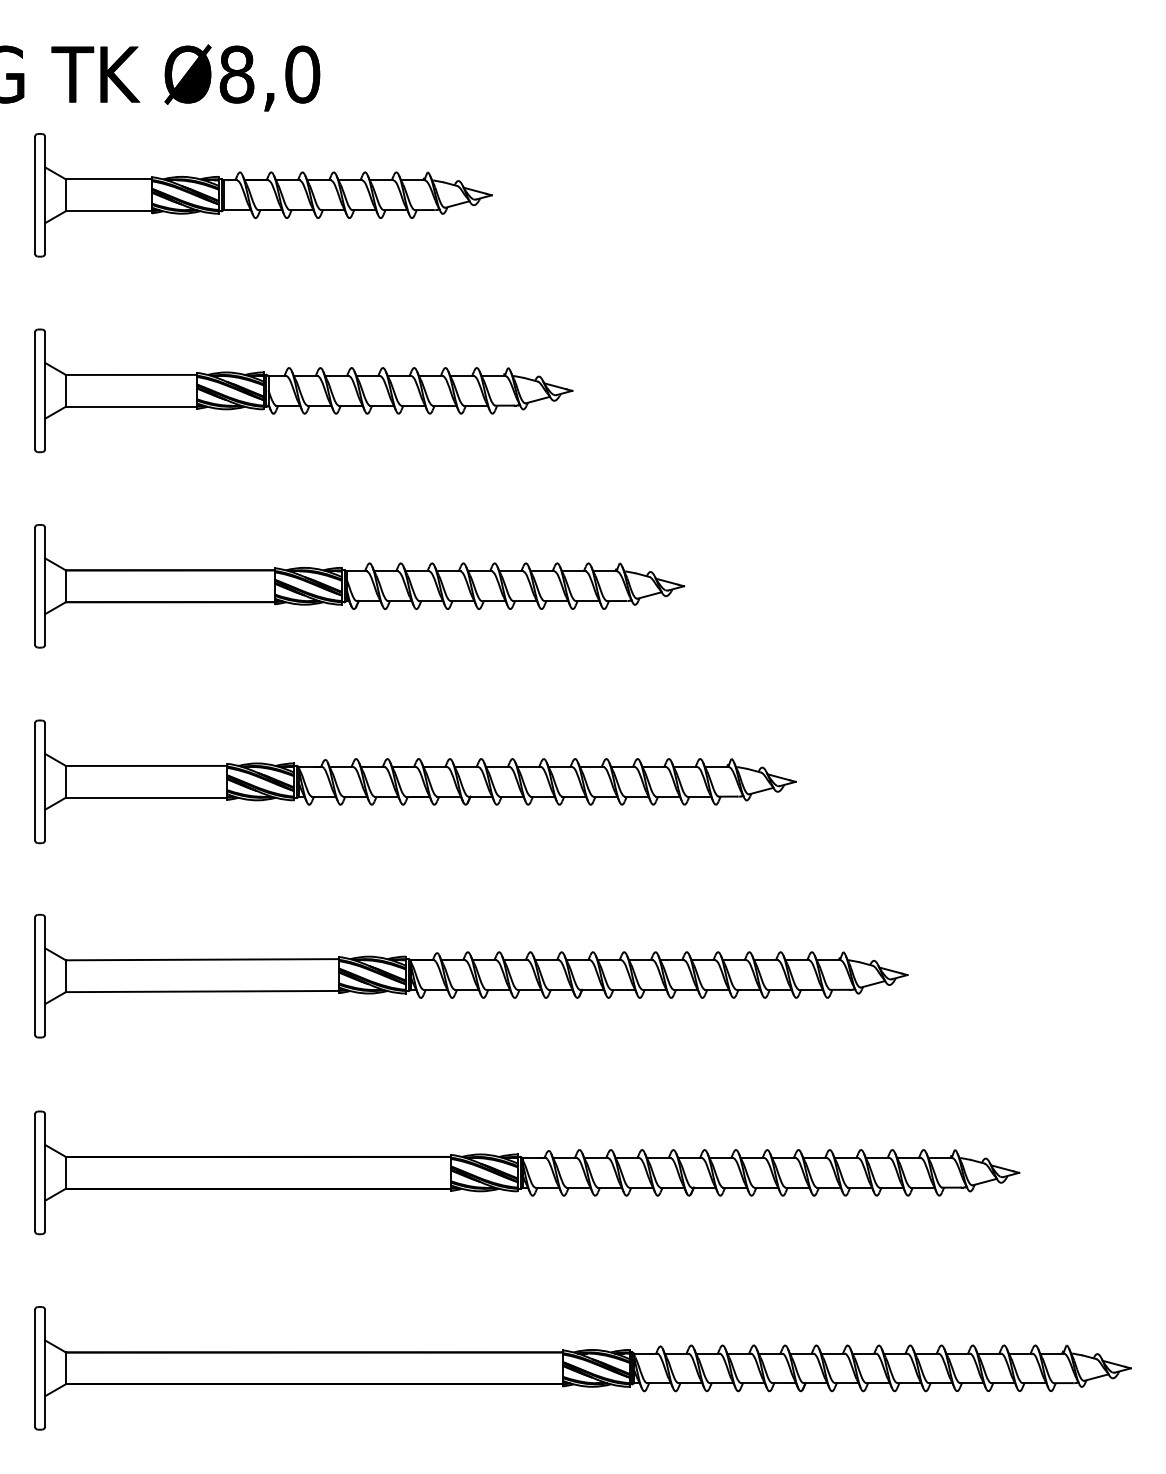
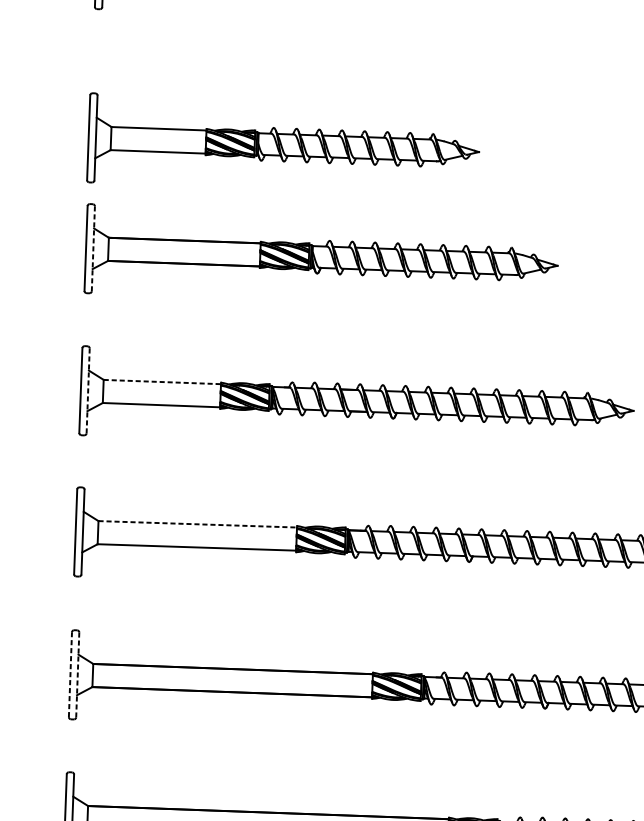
part: (303, 390) -> (283, 144), moved
line: (45, 586) -> (93, 248), solid -> dashed
line: (146, 765) -> (162, 381), solid -> dashed
line: (45, 782) -> (88, 391), solid -> dashed
line: (202, 959) -> (197, 524), solid -> dashed
line: (35, 1172) -> (70, 674), solid -> dashed
line: (45, 1173) -> (78, 675), solid -> dashed

